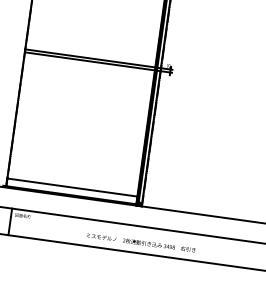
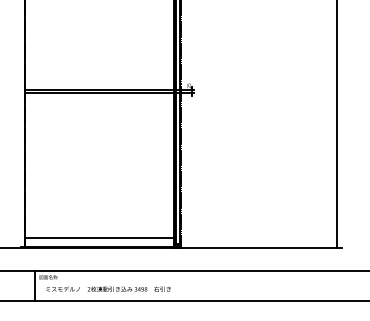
text: (141, 242) -> (108, 288), moved

